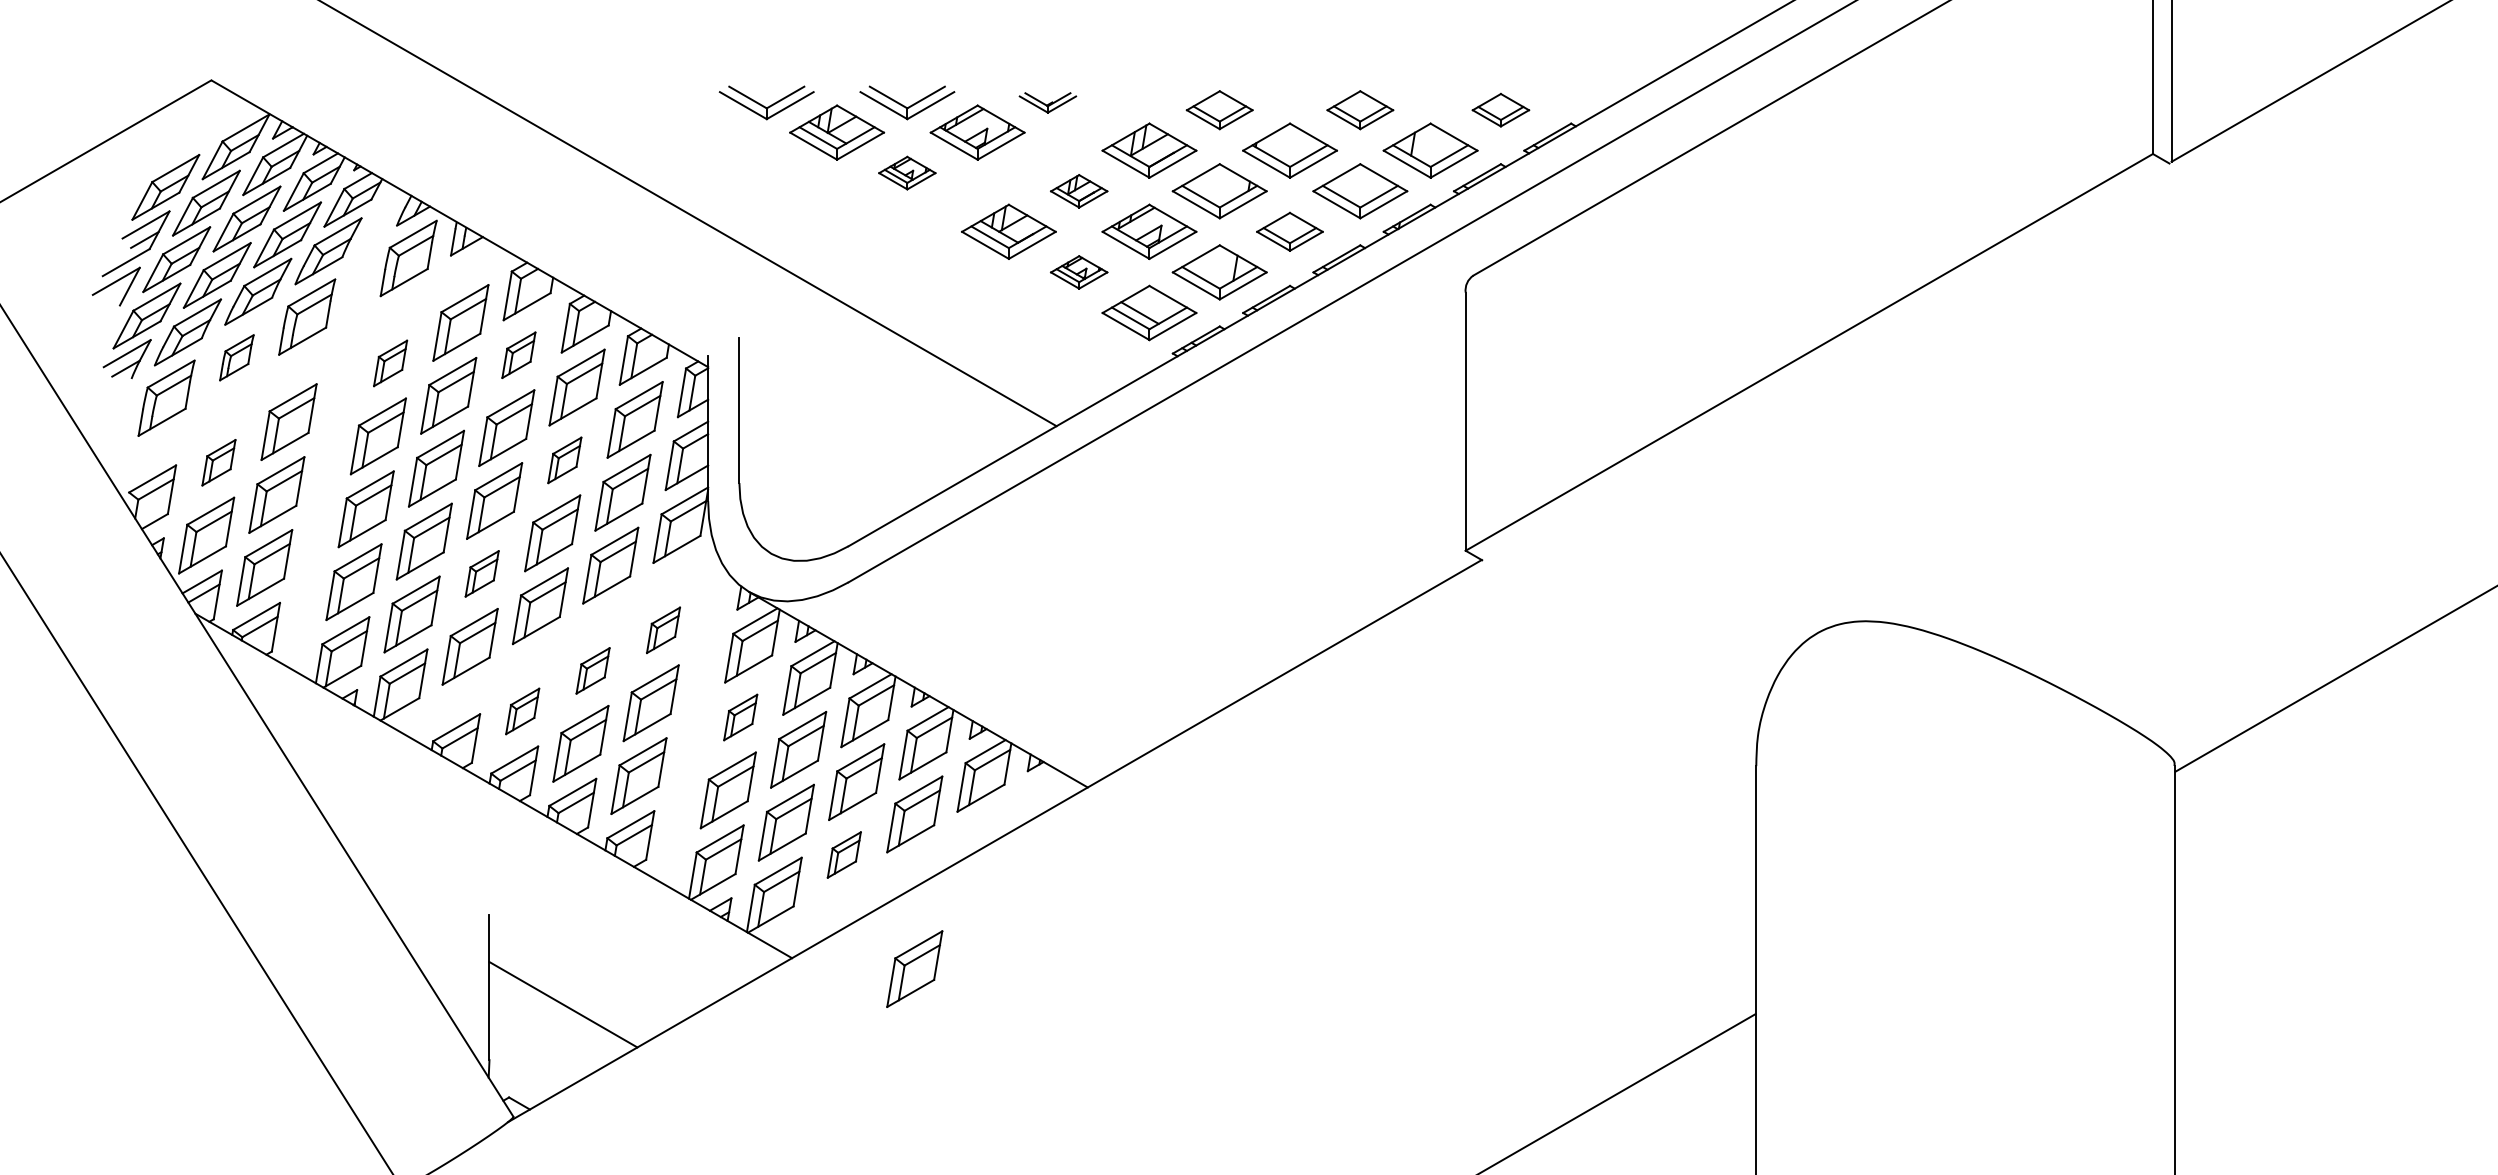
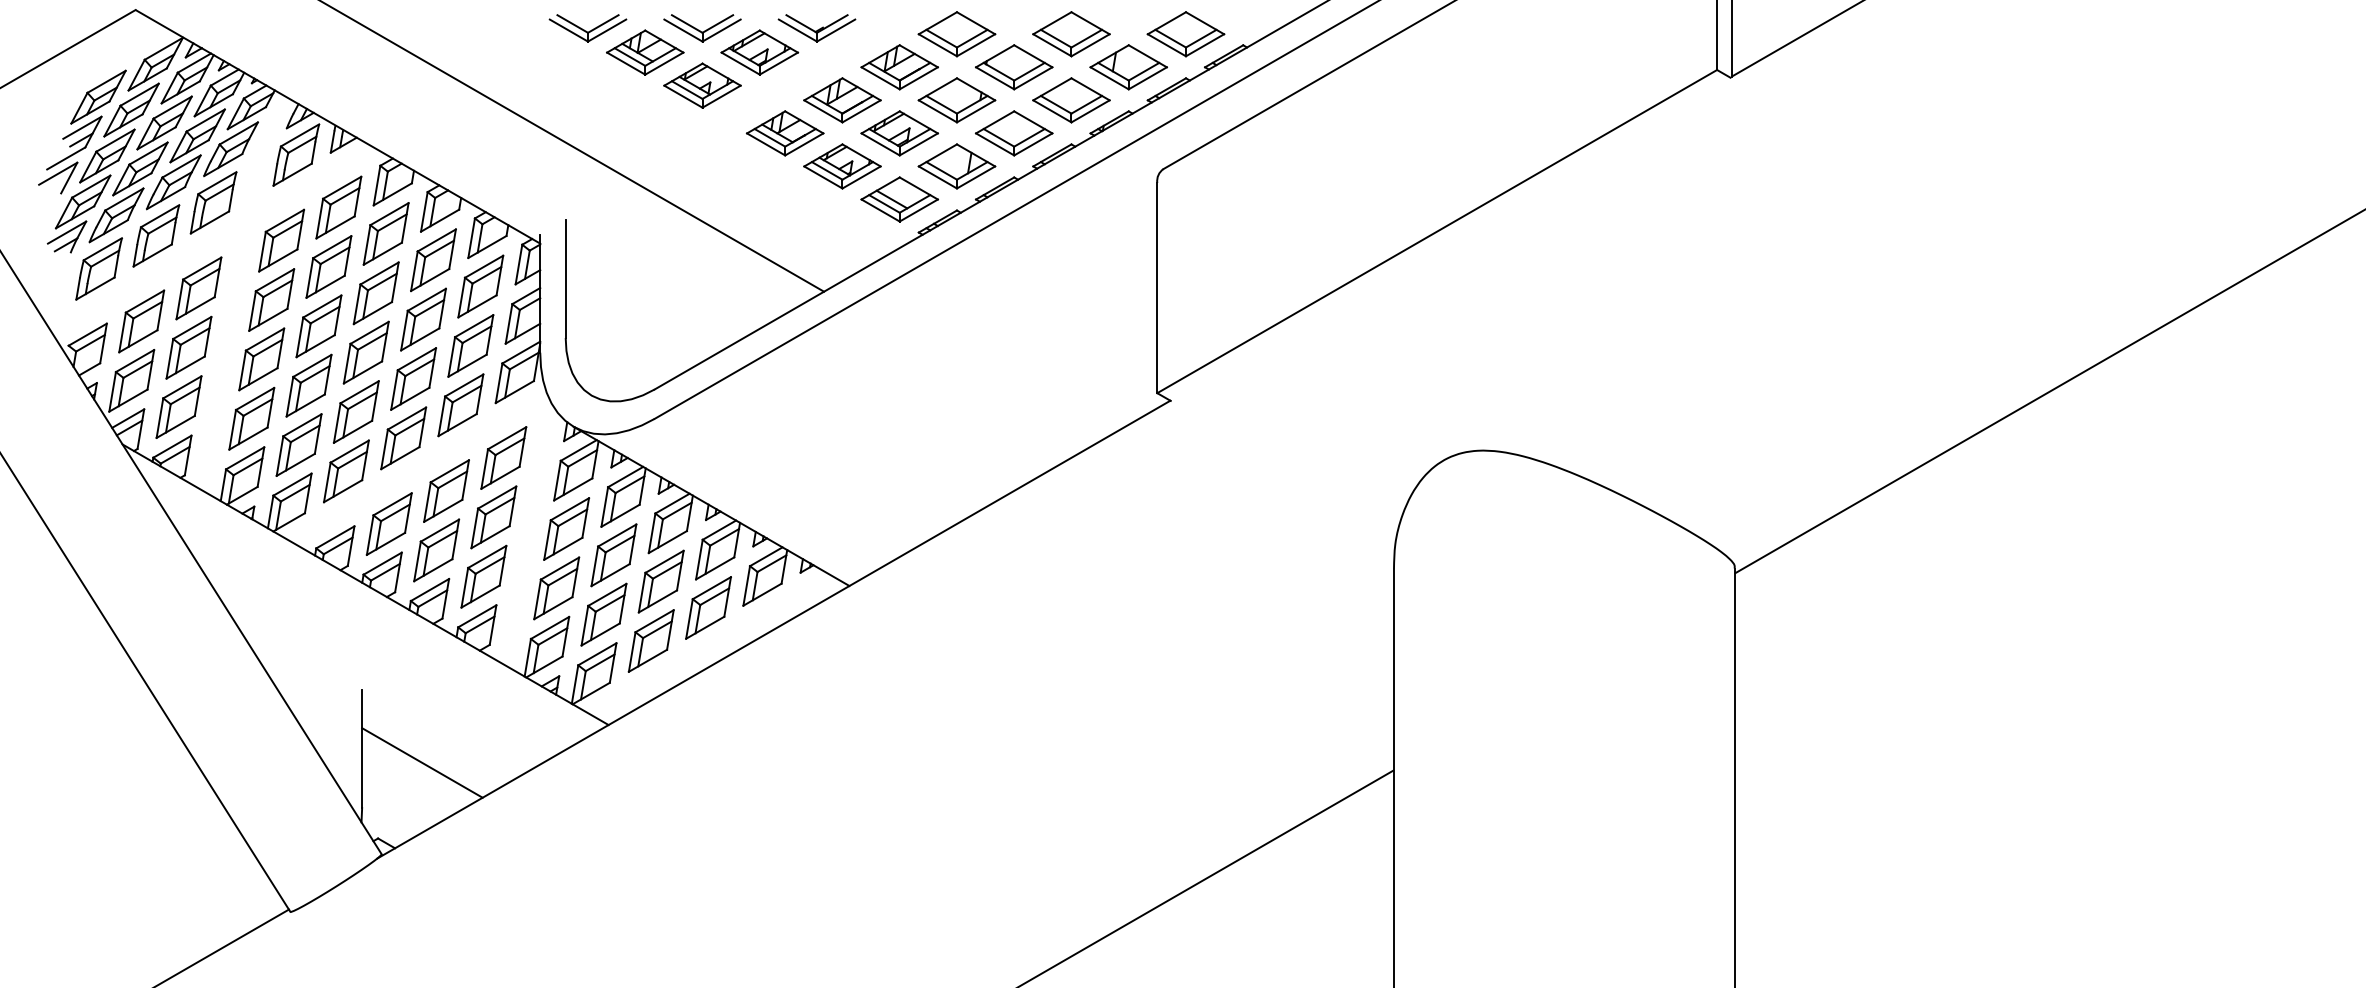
part: (1047, 103) -> (816, 28), size x1.67
part: (1219, 110) -> (956, 34), size x1.43
part: (1360, 110) -> (1071, 34), size x1.43
part: (1500, 110) -> (1185, 34), size x1.67
part: (907, 173) -> (702, 85), size x1.67
part: (1079, 191) -> (842, 100), size x1.67
part: (1289, 231) -> (1013, 133), size x1.43
part: (1079, 272) -> (842, 166), size x1.67
part: (518, 354) -> (385, 233), size x1.67
part: (237, 357) -> (156, 235), size x1.67
part: (390, 363) -> (281, 240), size x1.67
part: (564, 460) -> (423, 319), size x1.67
part: (218, 462) -> (141, 321), size x1.67
part: (481, 573) -> (355, 411), size x1.67
part: (663, 629) -> (503, 457), size x1.67
part: (593, 670) -> (446, 490), size x1.67
part: (521, 710) -> (388, 523), size x1.67
part: (740, 716) -> (566, 528), size x1.67
part: (843, 854) -> (650, 640), size x1.67
part: (914, 968) -> (708, 733), removed

